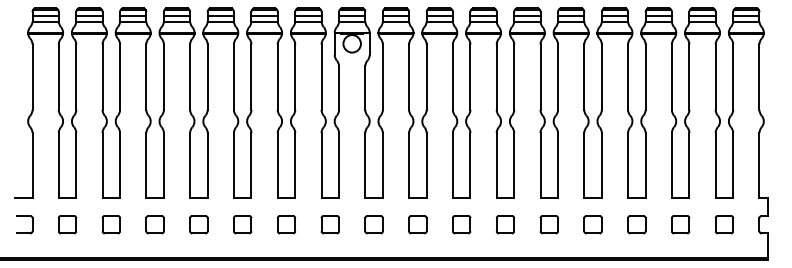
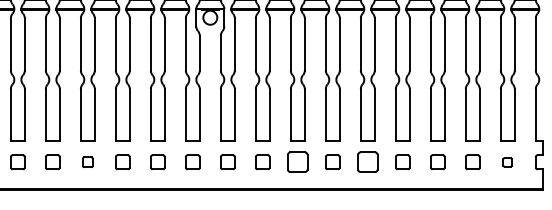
part: (198, 224) -> (87, 162), size x0.7
part: (461, 224) -> (297, 162), size x1.4
part: (548, 224) -> (367, 162), size x1.4
part: (723, 224) -> (507, 162), size x0.6

